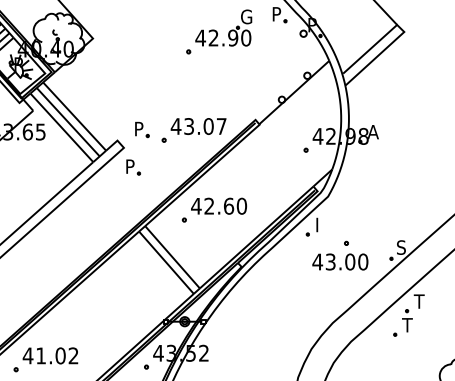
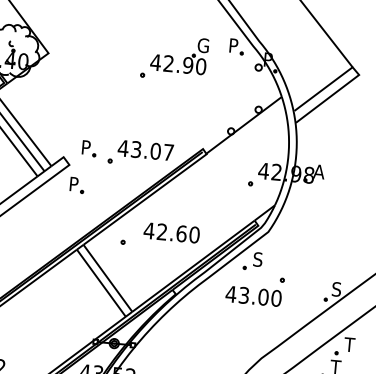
text: (218, 205) -> (171, 232), moved
text: (319, 224) -> (257, 259), I -> S
text: (340, 261) -> (253, 295), moved

